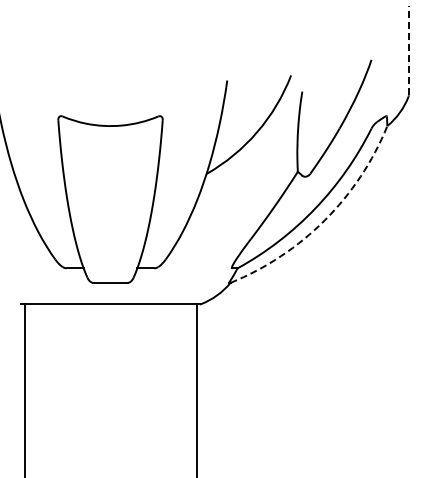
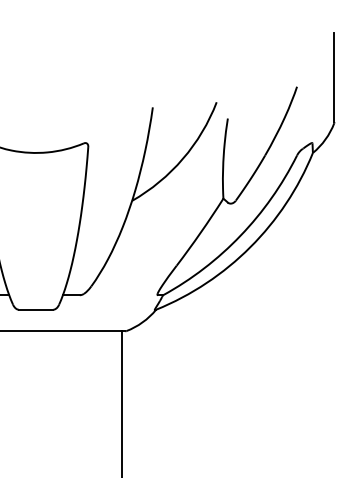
line: (408, 50) -> (334, 77), dashed -> solid
arc: (324, 220) -> (250, 247), dashed -> solid

